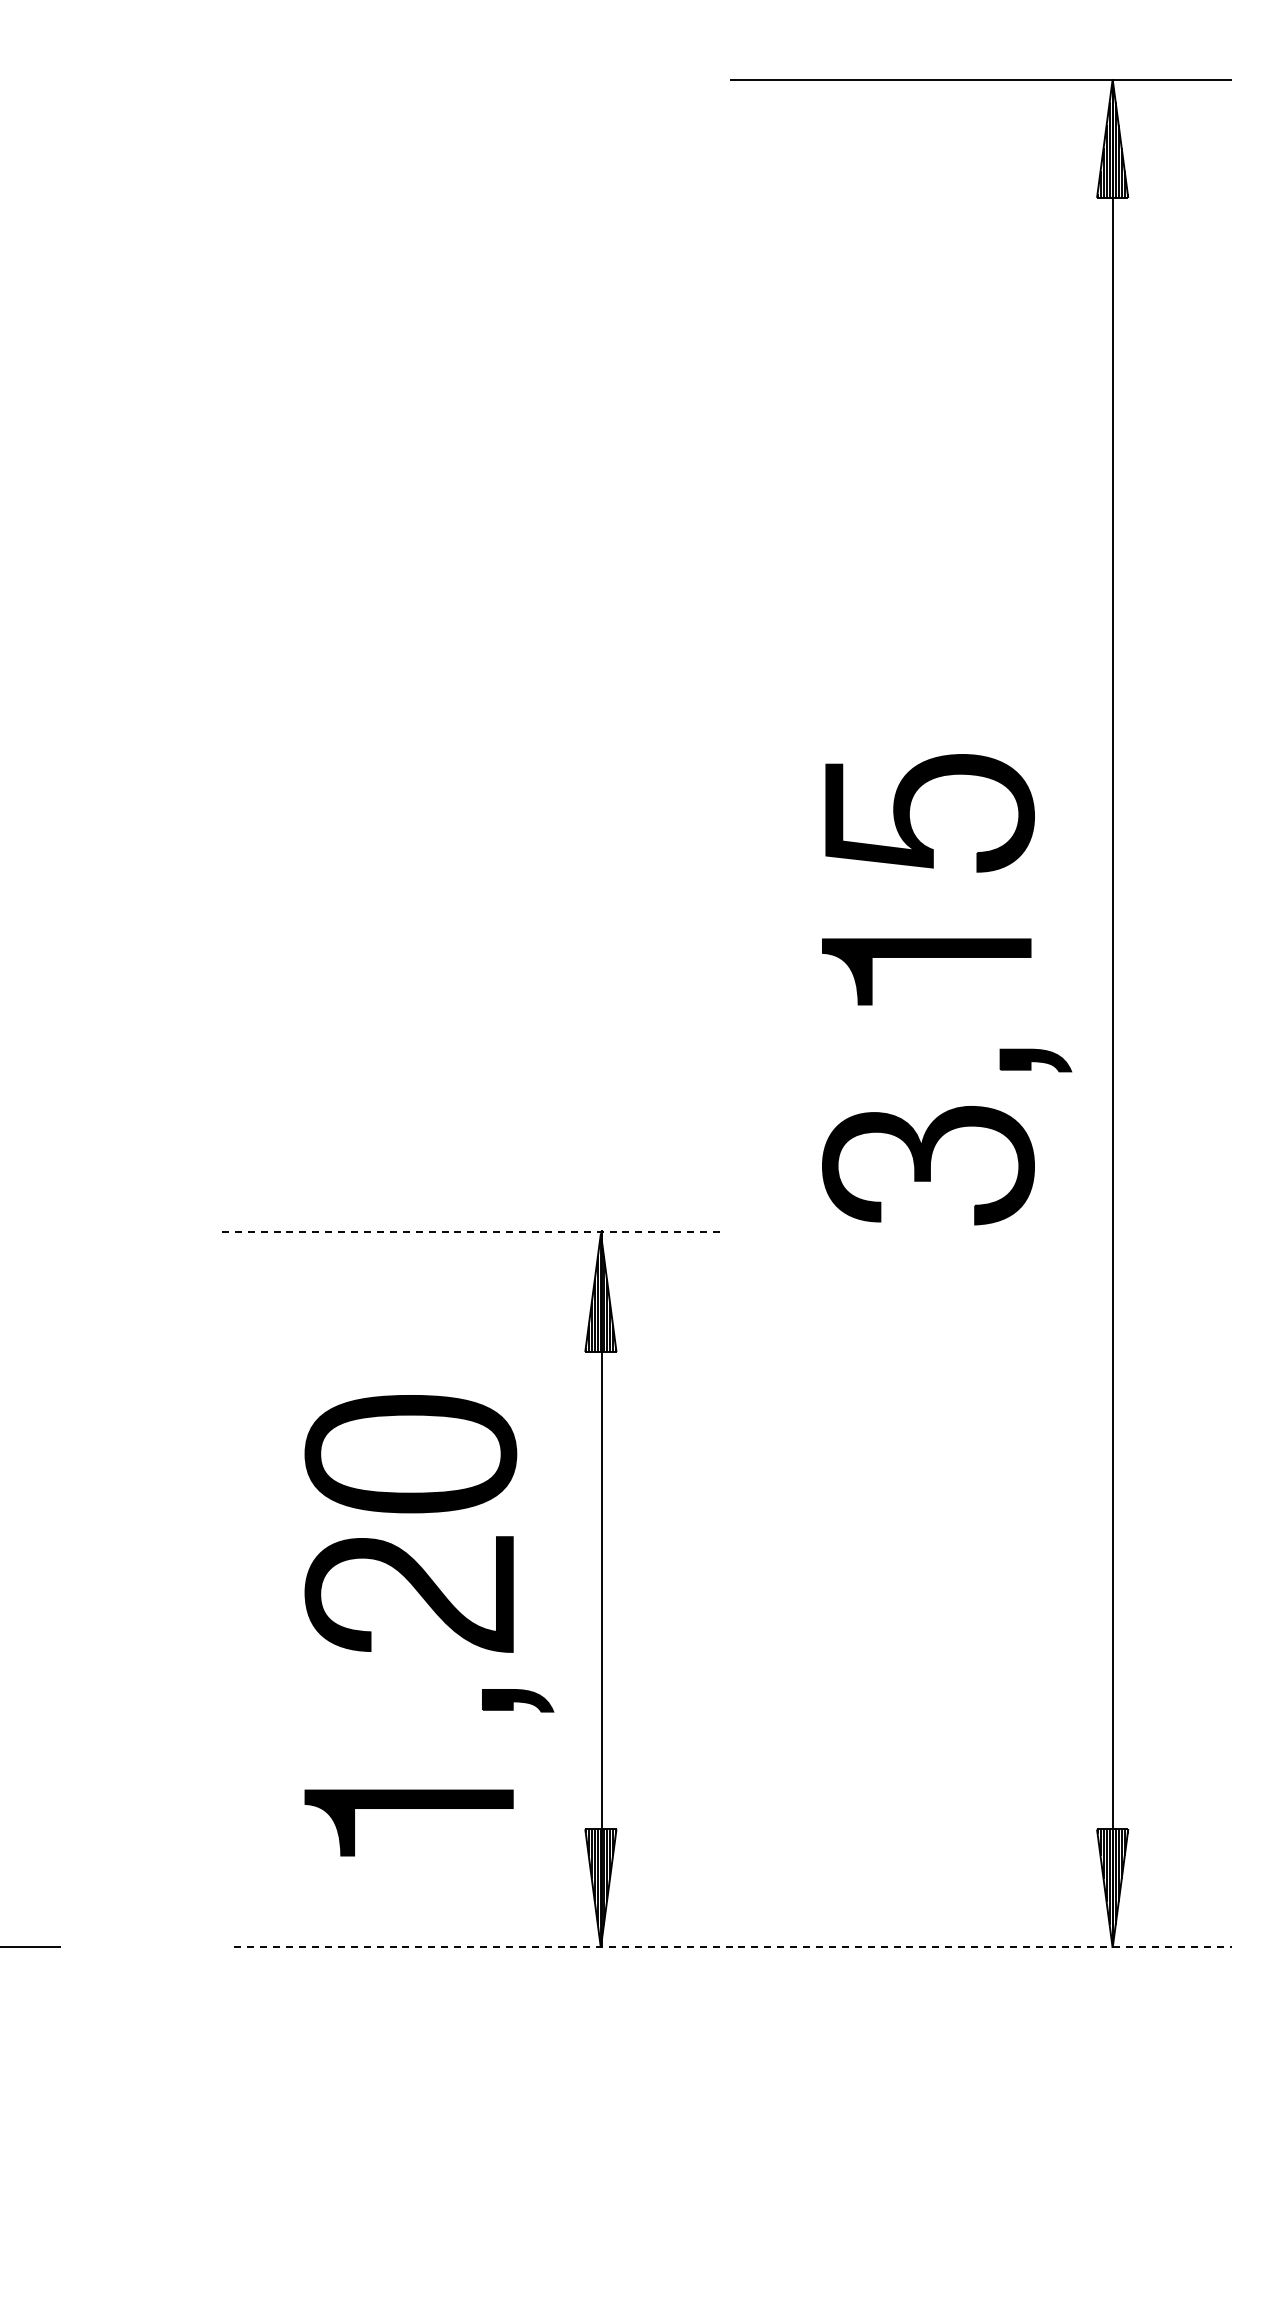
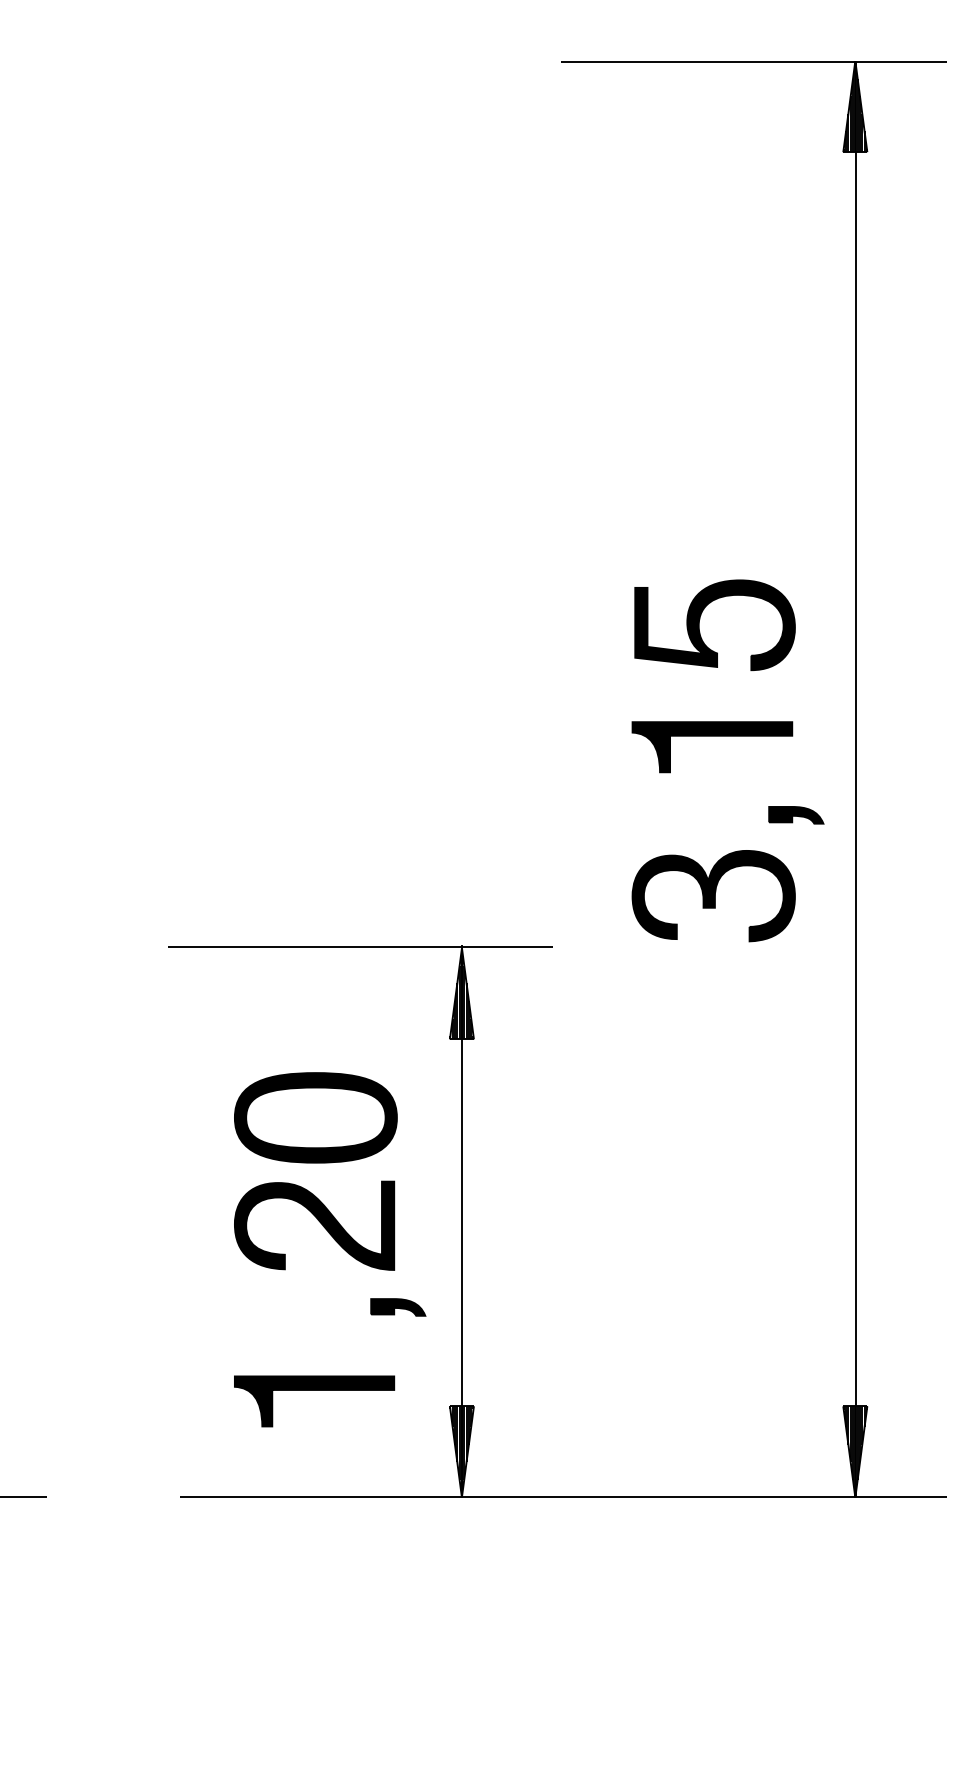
line: (468, 1231) -> (360, 946), dashed -> solid
line: (733, 1947) -> (563, 1497), dashed -> solid

